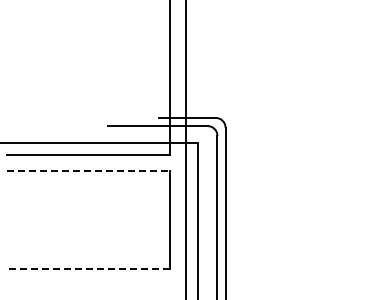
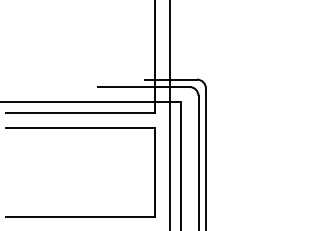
line: (88, 171) -> (80, 128), dashed -> solid
line: (87, 268) -> (79, 217), dashed -> solid

